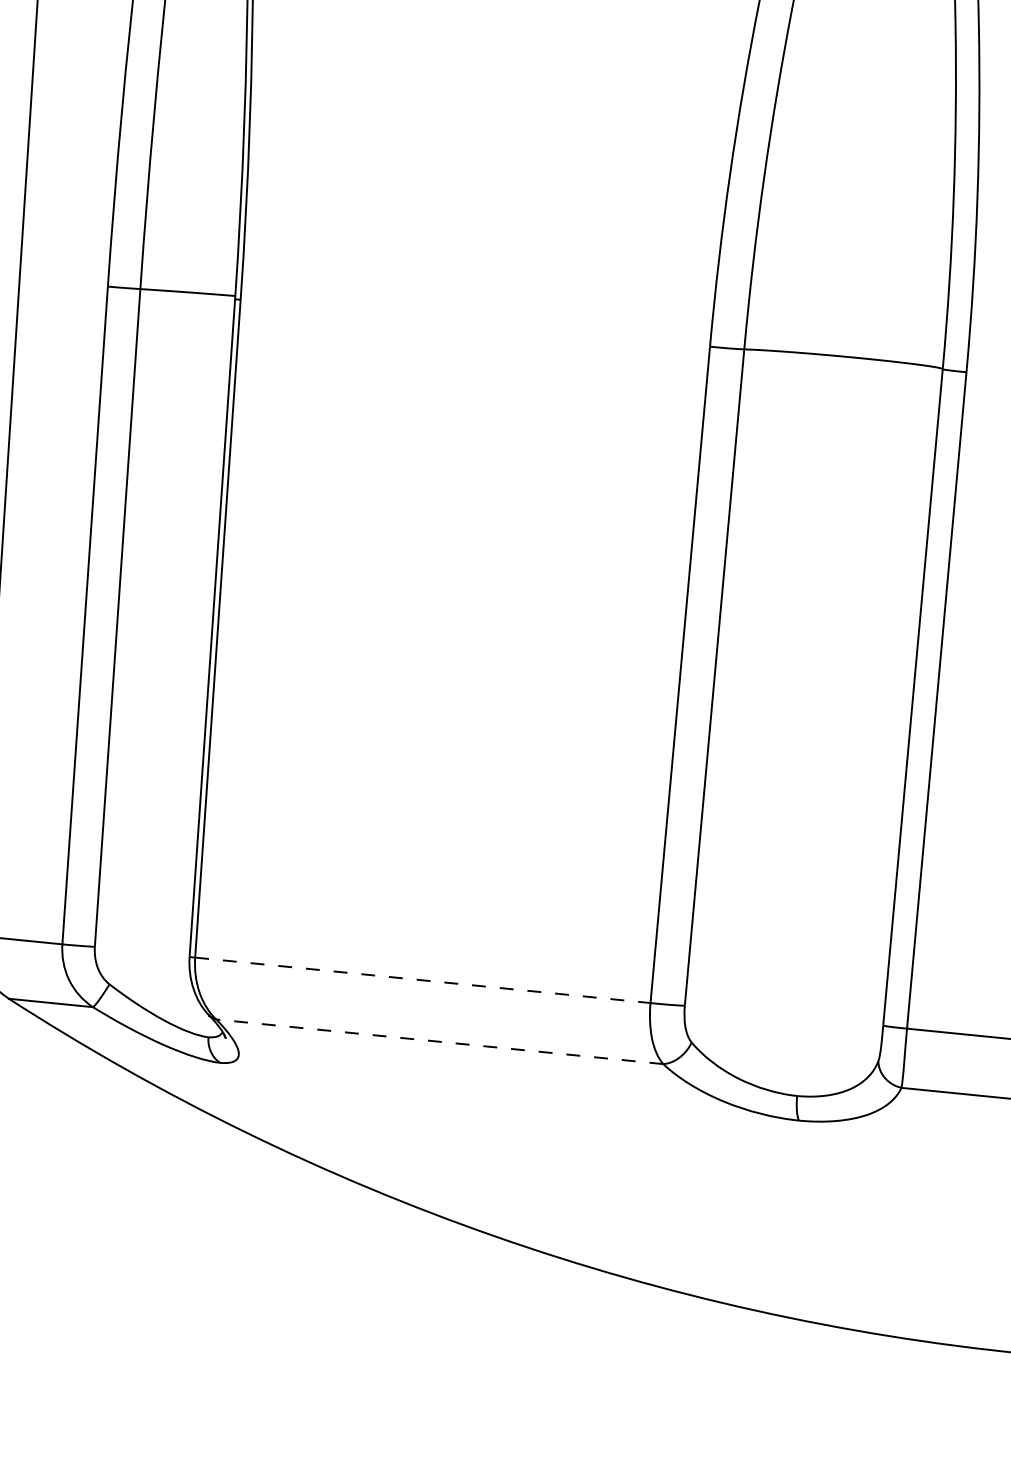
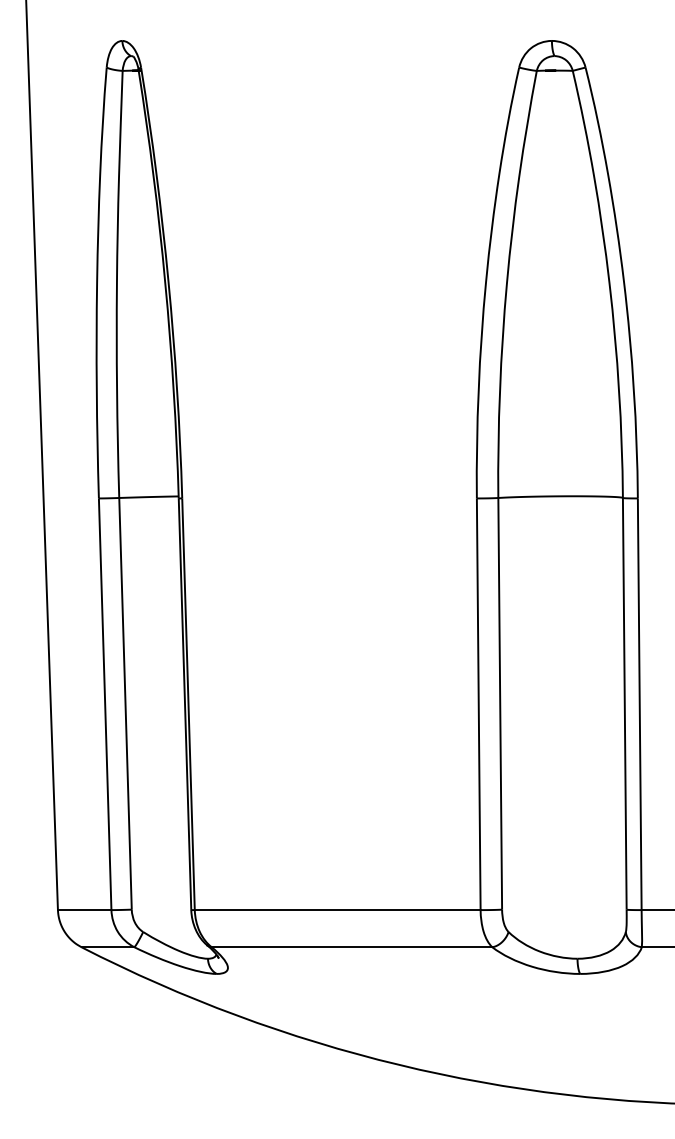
line: (422, 980) -> (337, 910), dashed -> solid
line: (438, 1042) -> (351, 947), dashed -> solid

